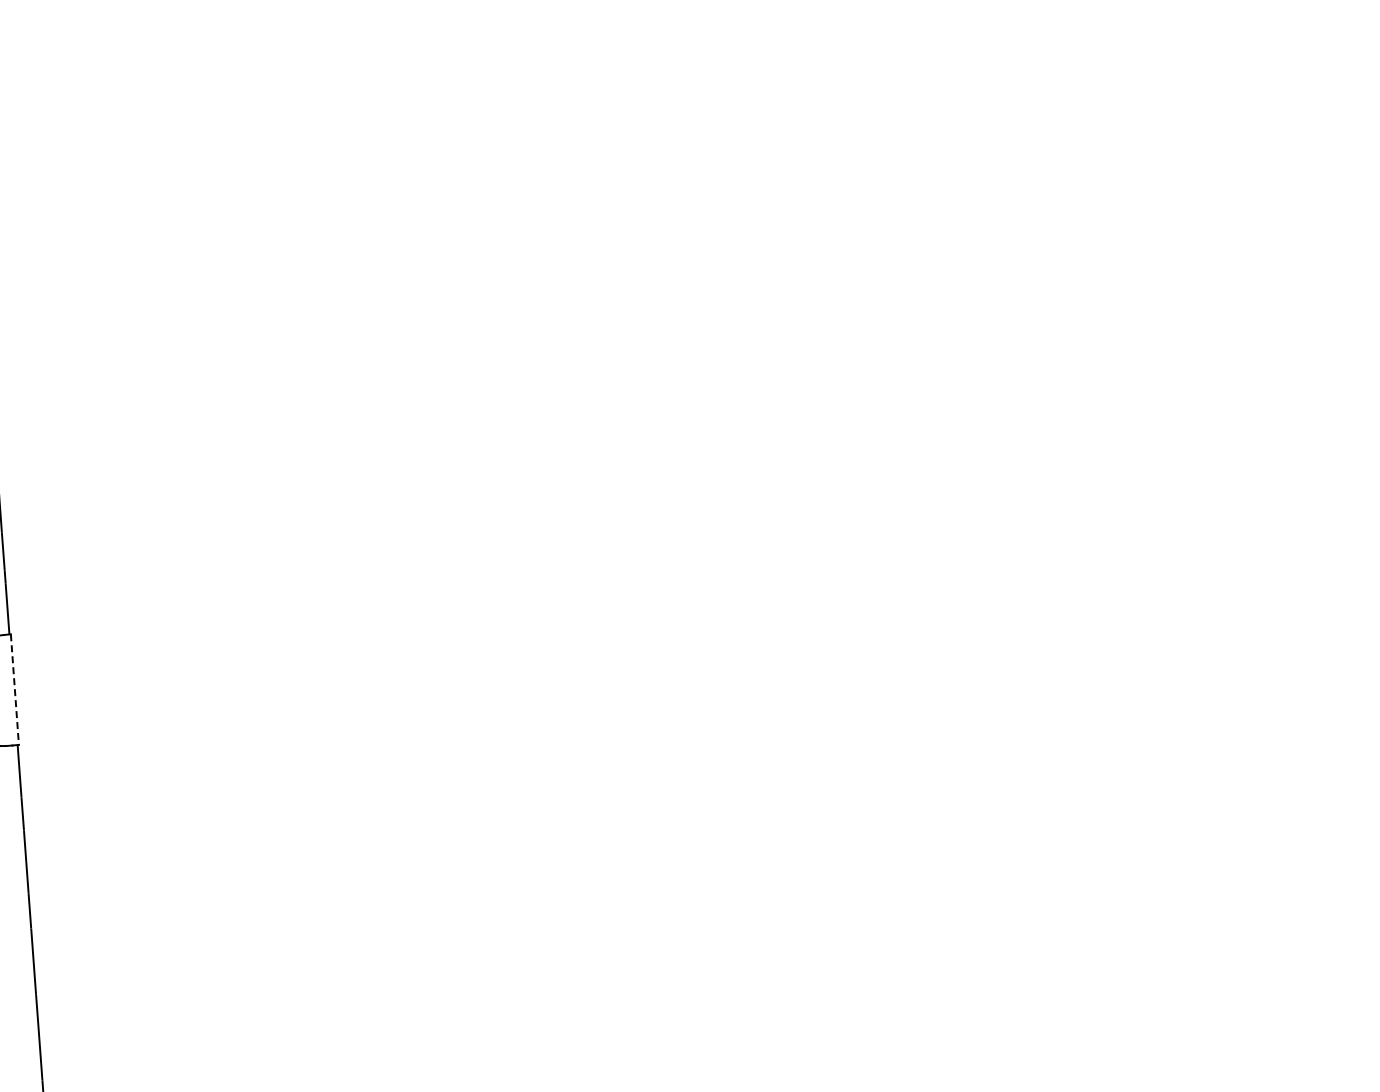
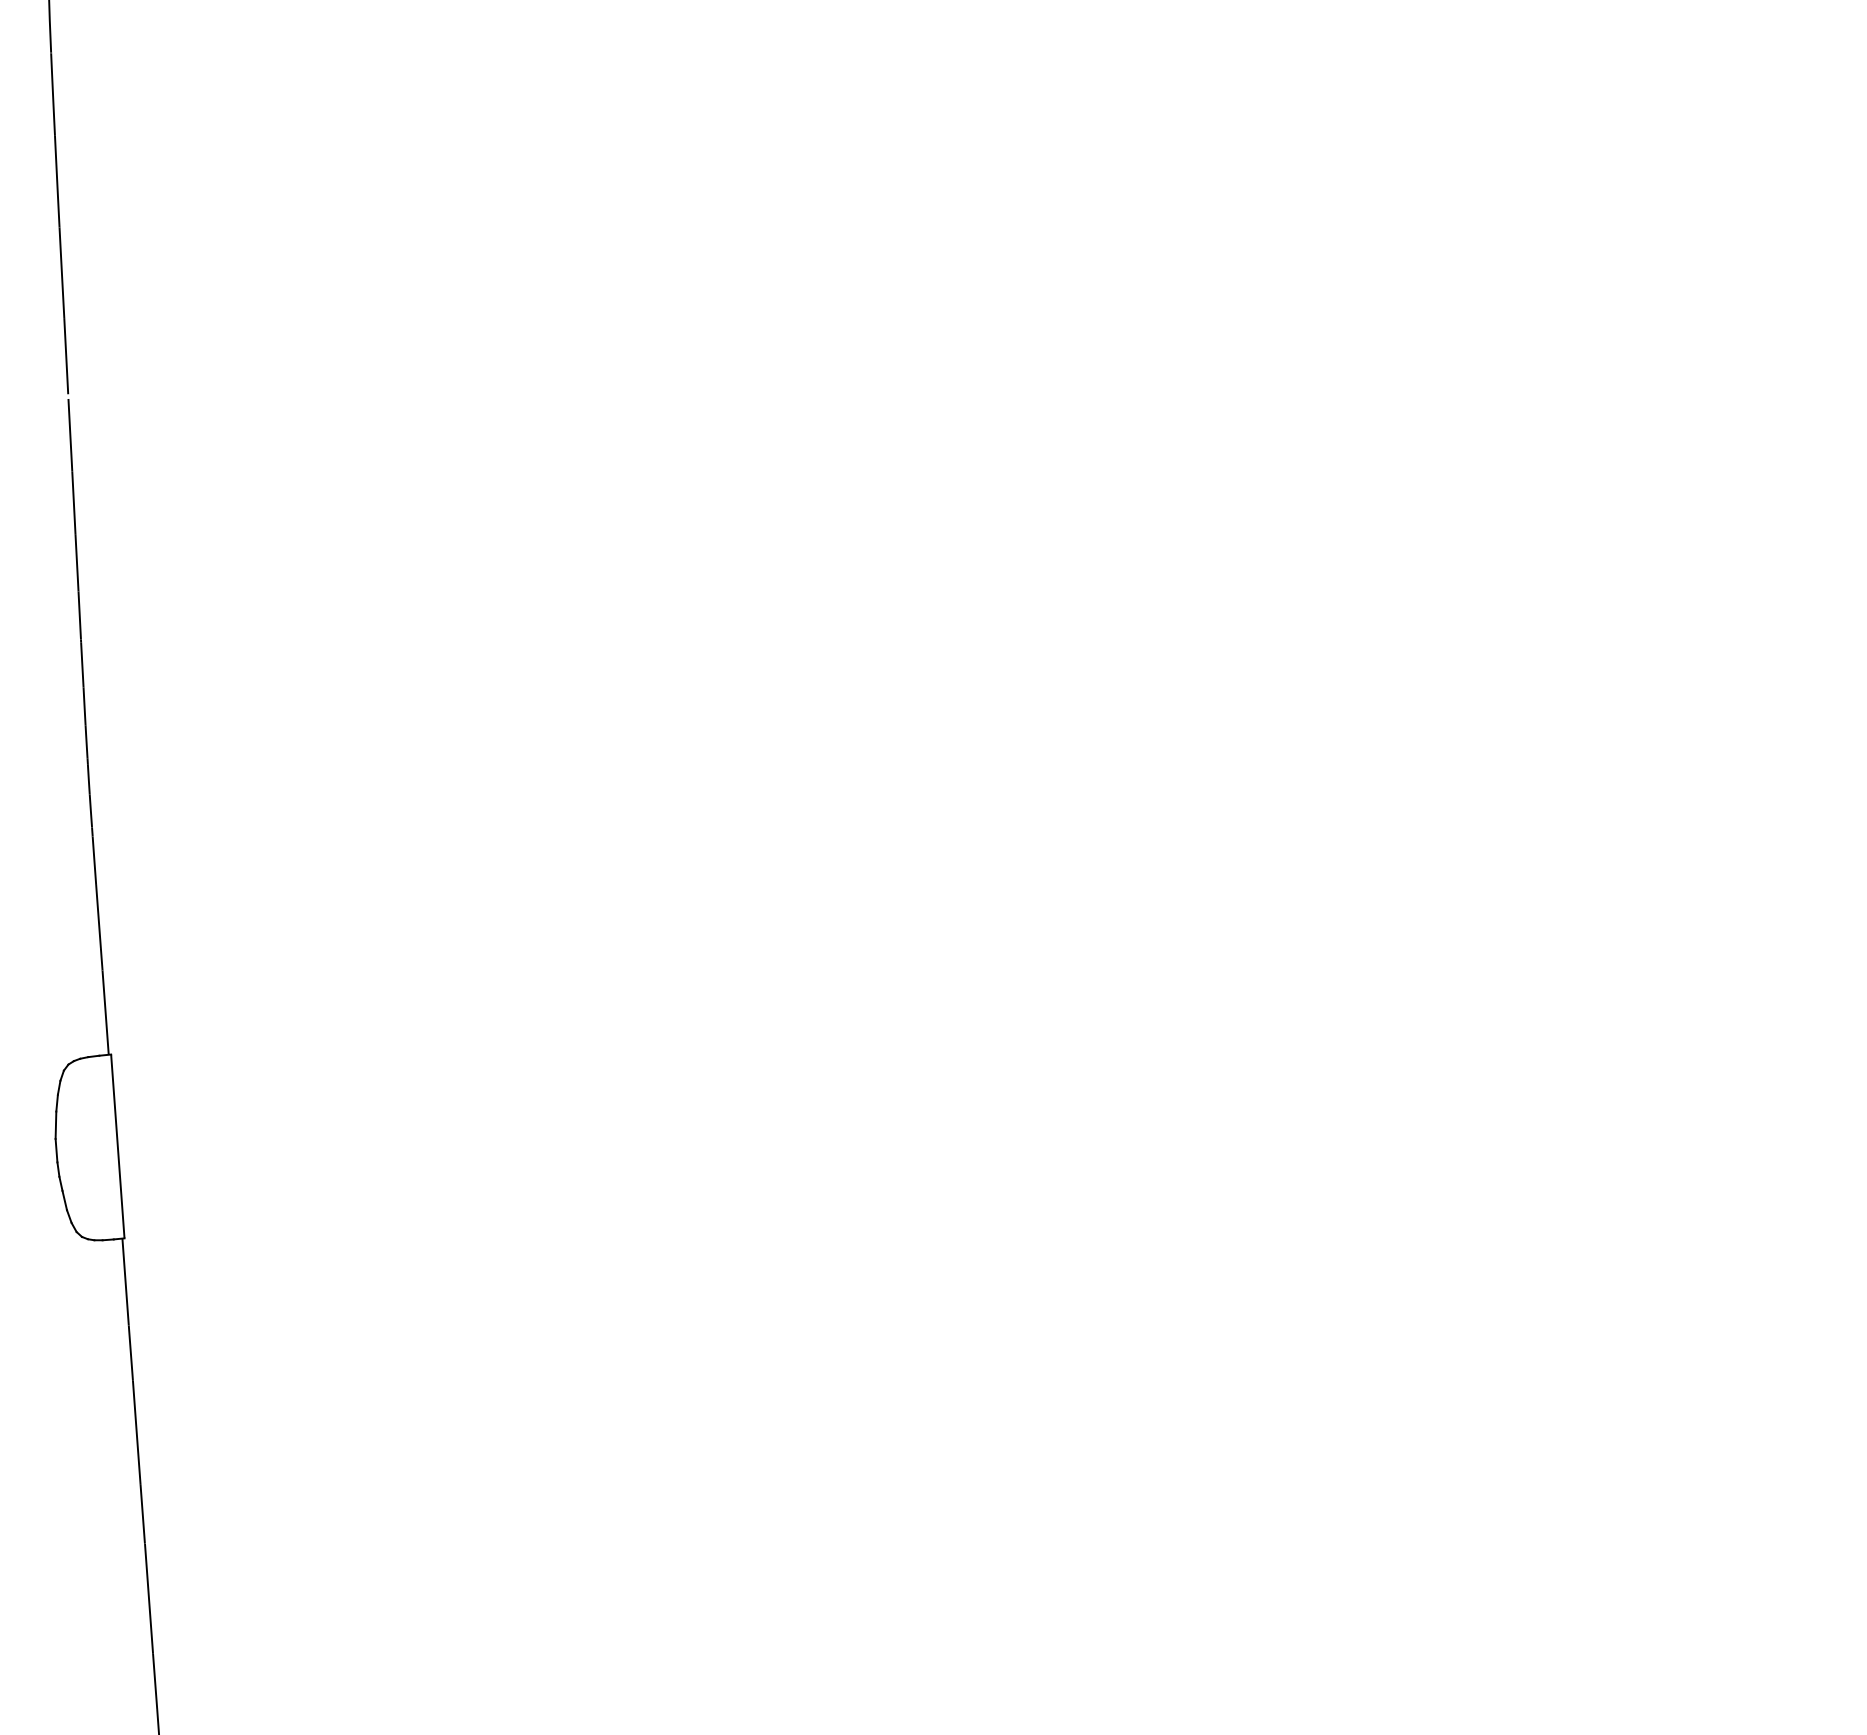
line: (14, 690) -> (117, 1147), dashed -> solid

